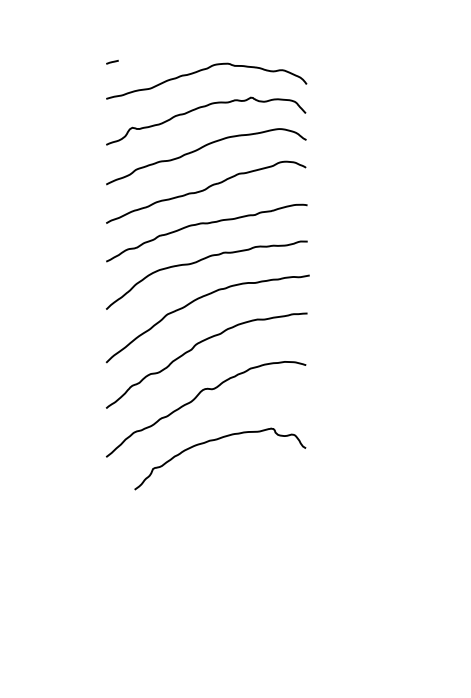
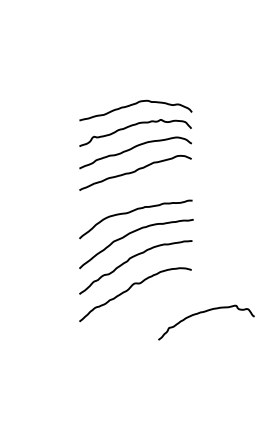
curve: (111, 61) -> (82, 99), removed
curve: (206, 225) -> (135, 191), removed
curve: (218, 440) -> (205, 312), moved

